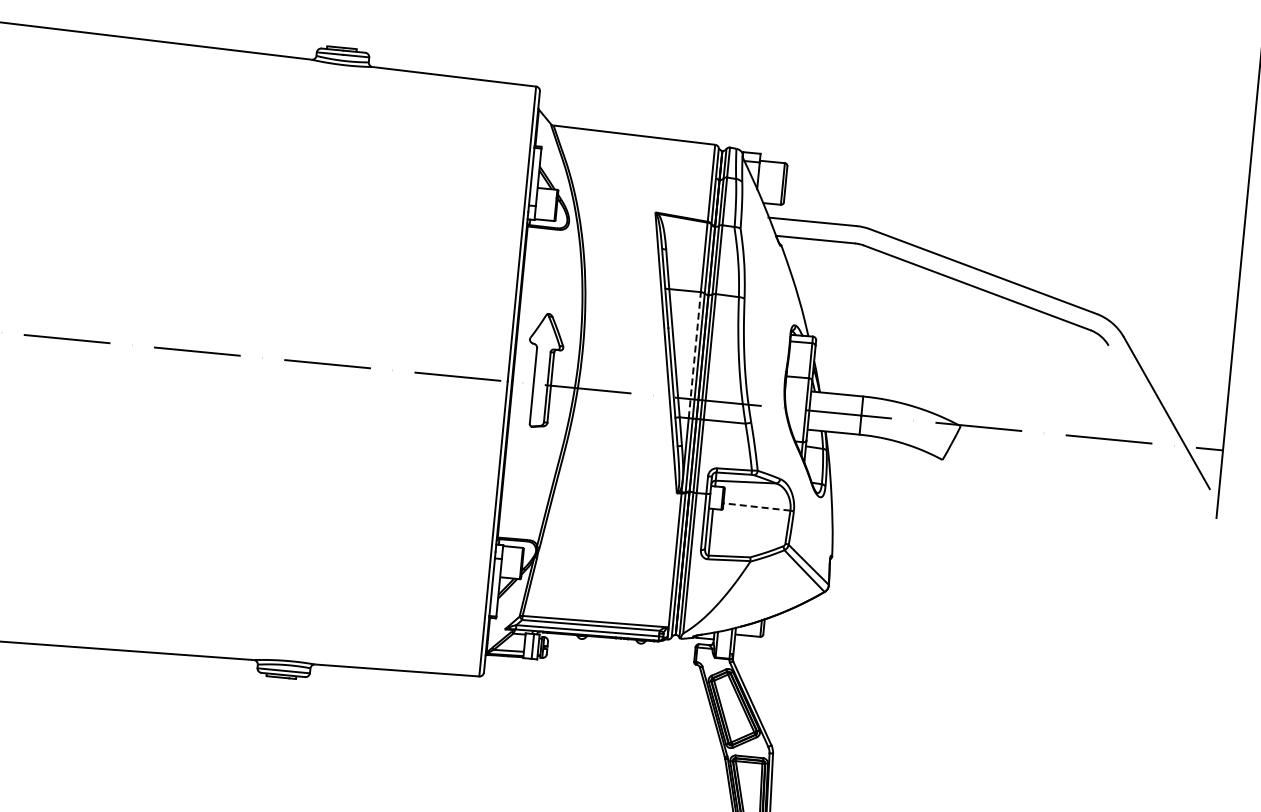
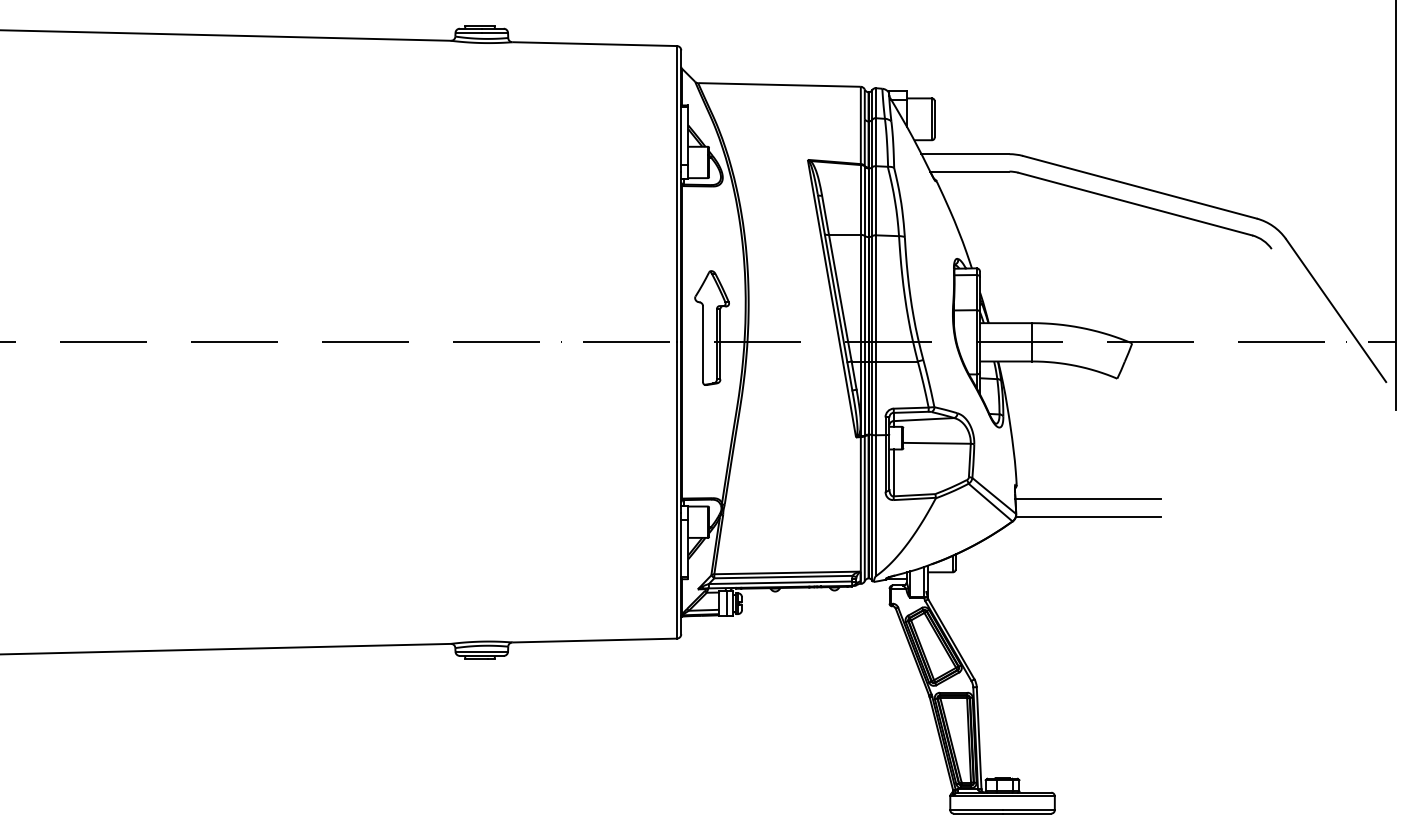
line: (694, 354) -> (860, 297), dashed -> solid
line: (757, 507) -> (937, 443), dashed -> solid
line: (902, 577) -> (1088, 499), added
line: (900, 594) -> (1088, 516), added

